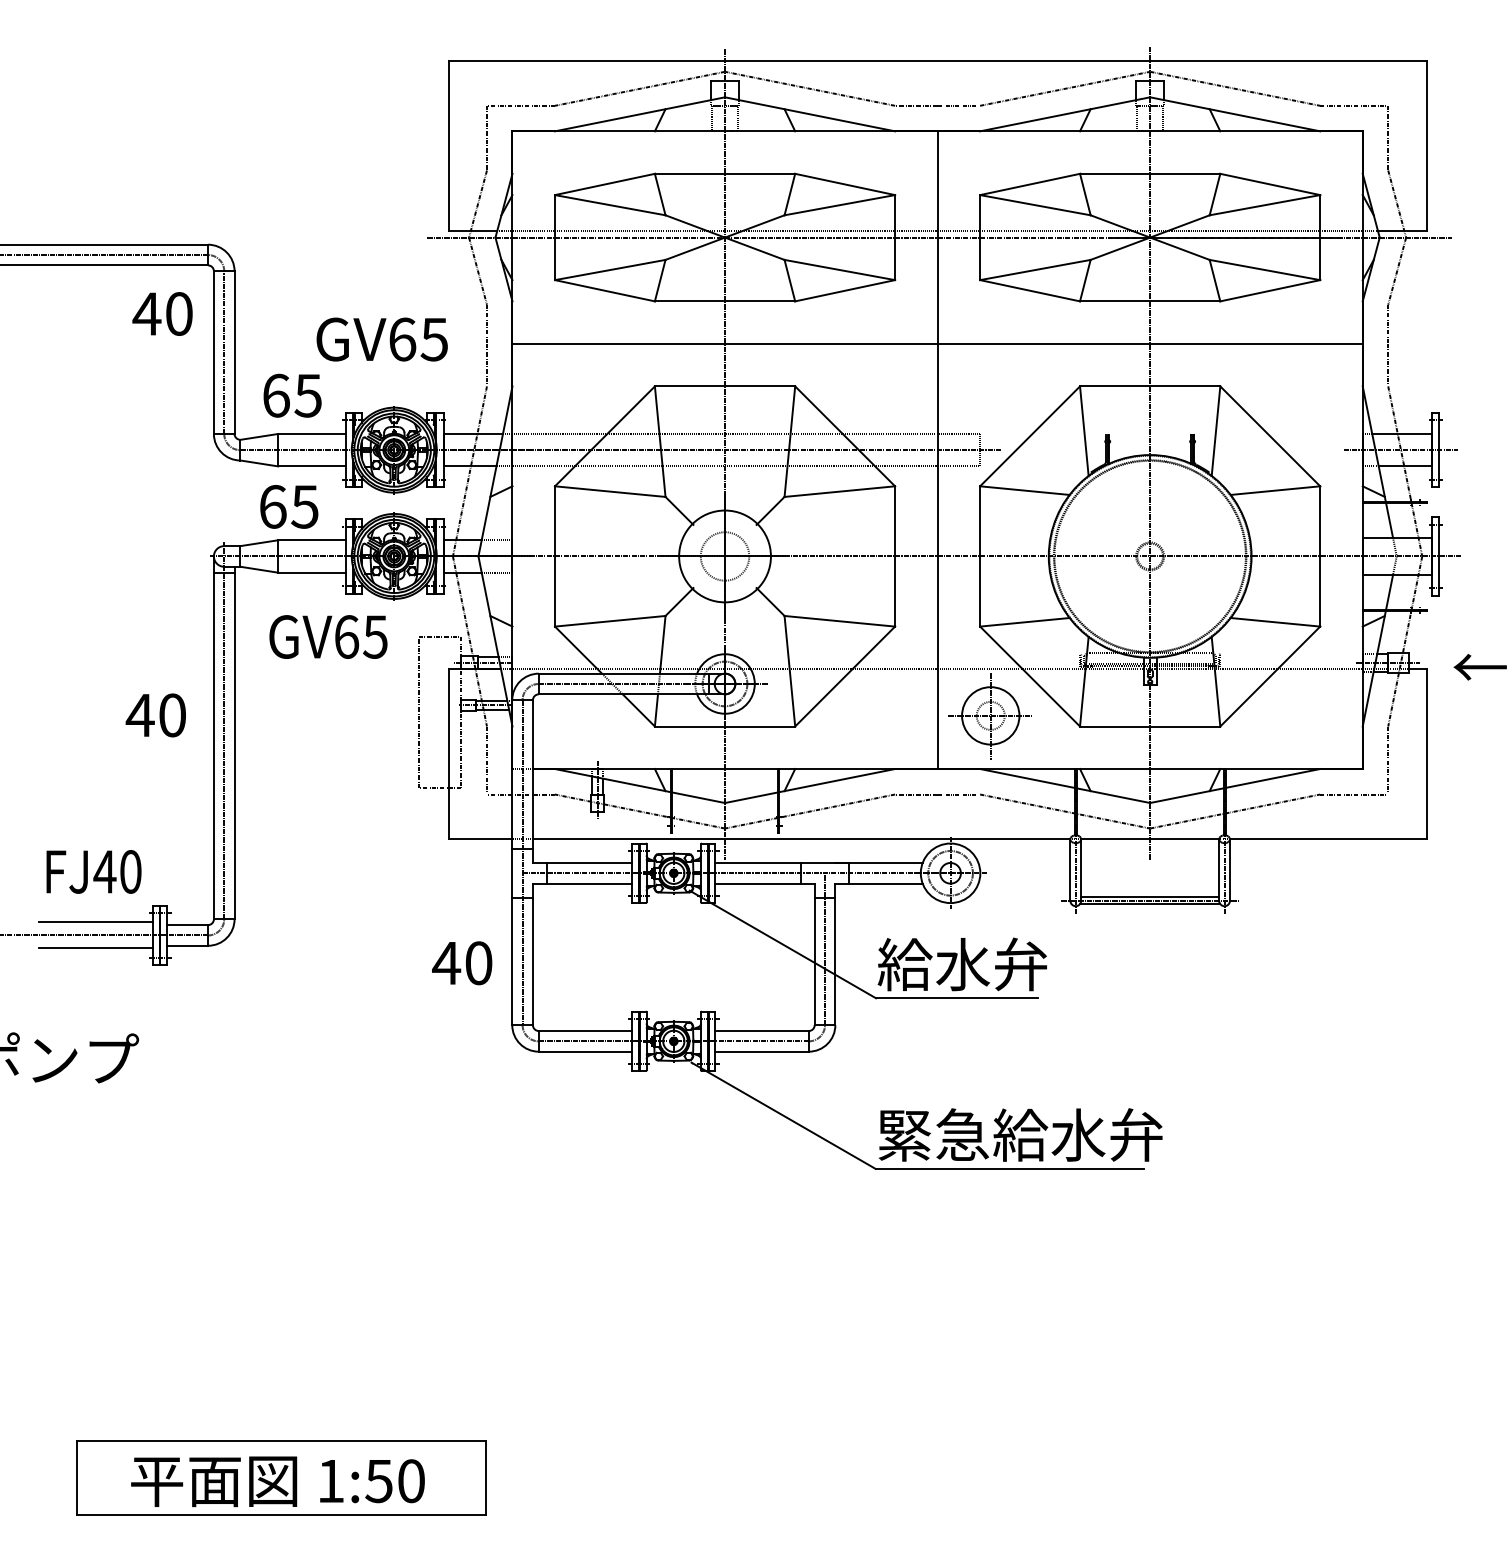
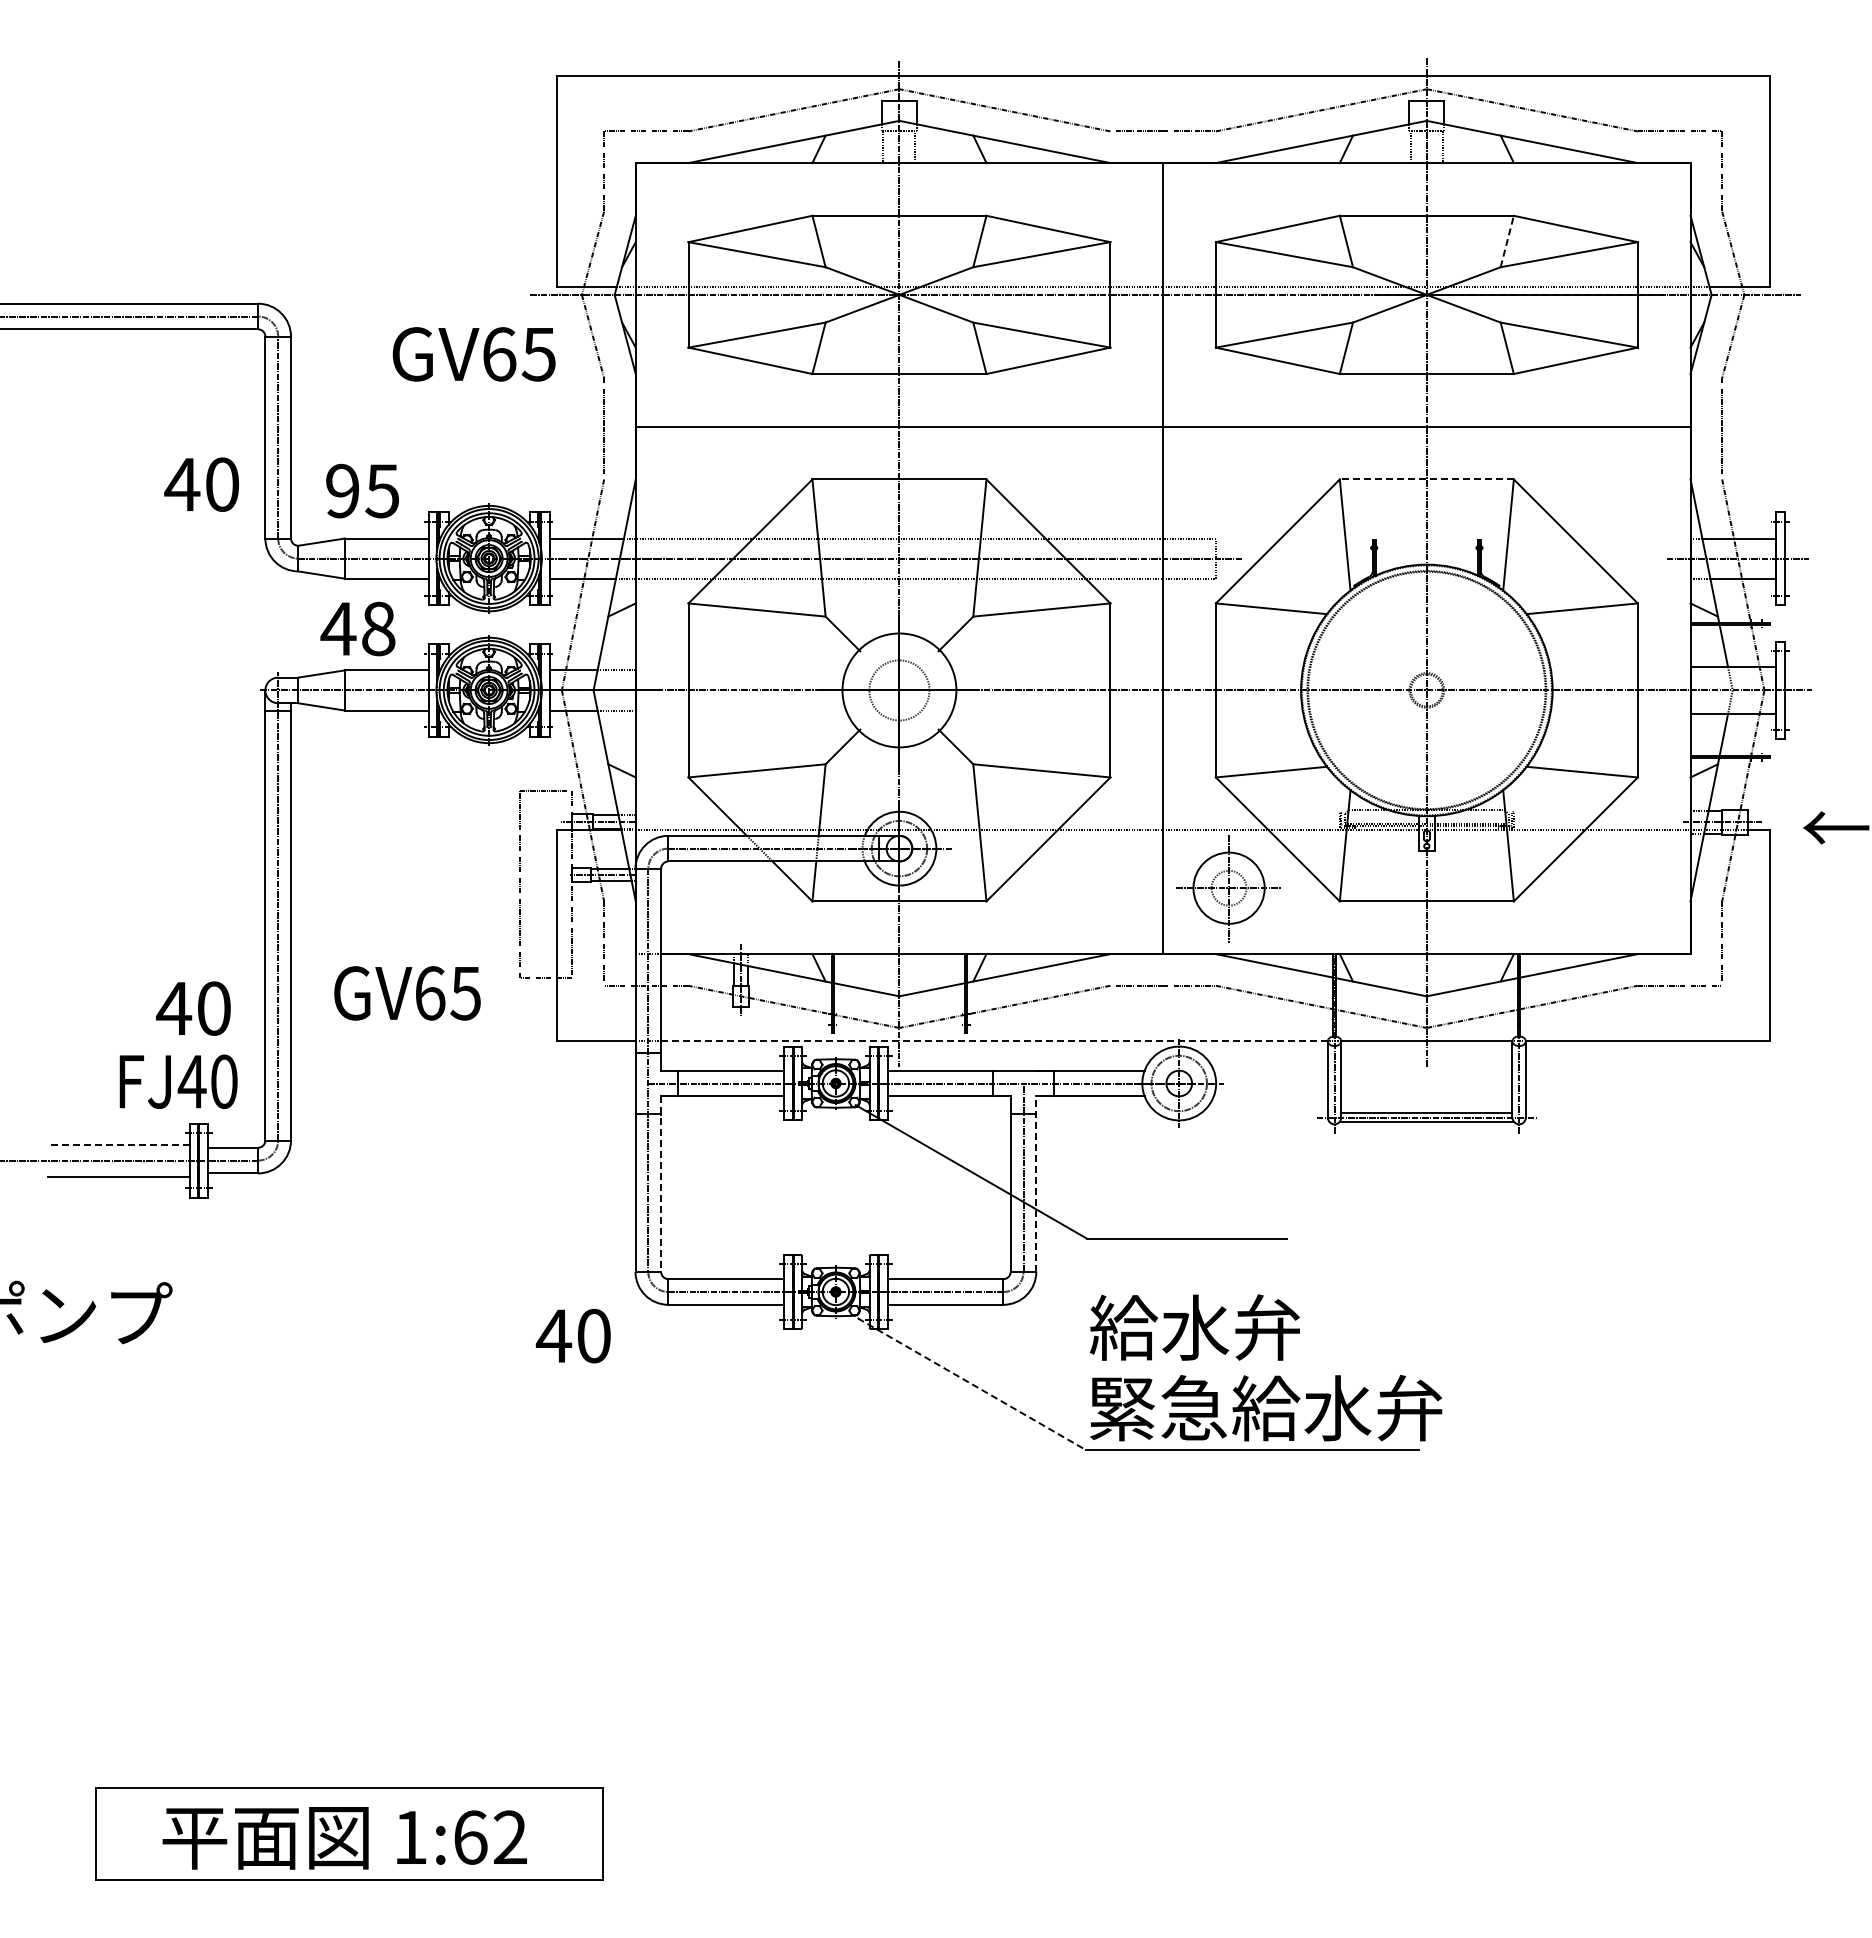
line: (1215, 194) -> (1507, 241), solid -> dashed
text: (162, 313) -> (201, 484), moved
text: (381, 339) -> (473, 354), moved
line: (1149, 386) -> (1426, 479), solid -> dashed
text: (276, 395) -> (342, 490), 65 -> 95
text: (288, 506) -> (357, 628), 65 -> 48
text: (328, 637) -> (407, 993), moved
text: (155, 715) -> (193, 1008), moved
line: (801, 839) -> (994, 1041), solid -> dashed
text: (93, 871) -> (178, 1081), moved
line: (95, 922) -> (118, 1144), solid -> dashed
line: (533, 954) -> (661, 1184), solid -> dashed
line: (835, 954) -> (1036, 1184), solid -> dashed
text: (461, 962) -> (572, 1335), moved
text: (962, 964) -> (1194, 1327), moved
line: (783, 1115) -> (972, 1384), solid -> dashed
text: (395, 1481) -> (490, 1837), 1:50 -> 1:62

